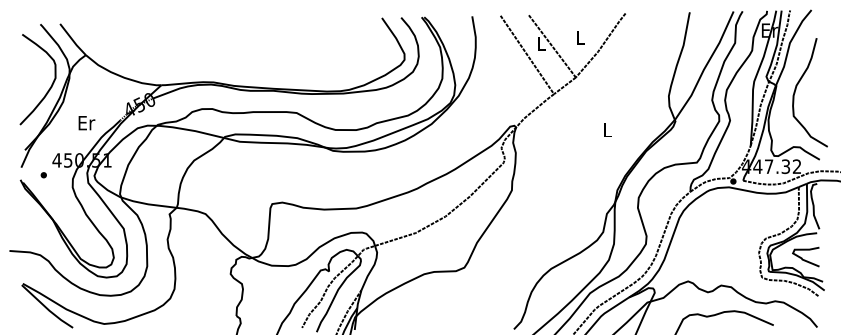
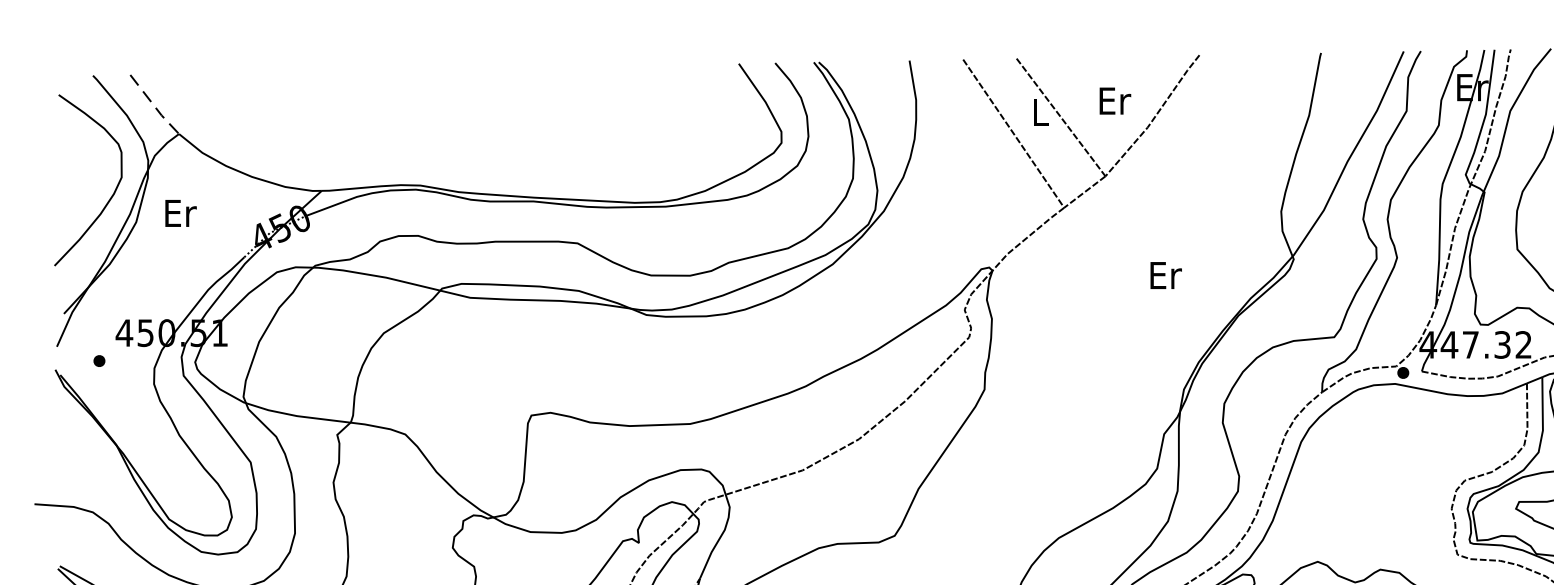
text: (580, 37) -> (1114, 100), L -> Er
line: (73, 40) -> (155, 106), solid -> dashed
text: (86, 123) -> (180, 214), moved
text: (607, 129) -> (1165, 274), L -> Er

